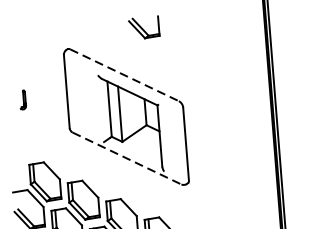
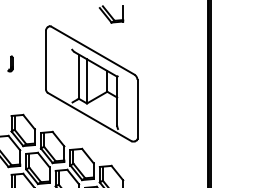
line: (125, 74) -> (93, 50), dashed -> solid
line: (128, 159) -> (90, 117), dashed -> solid

